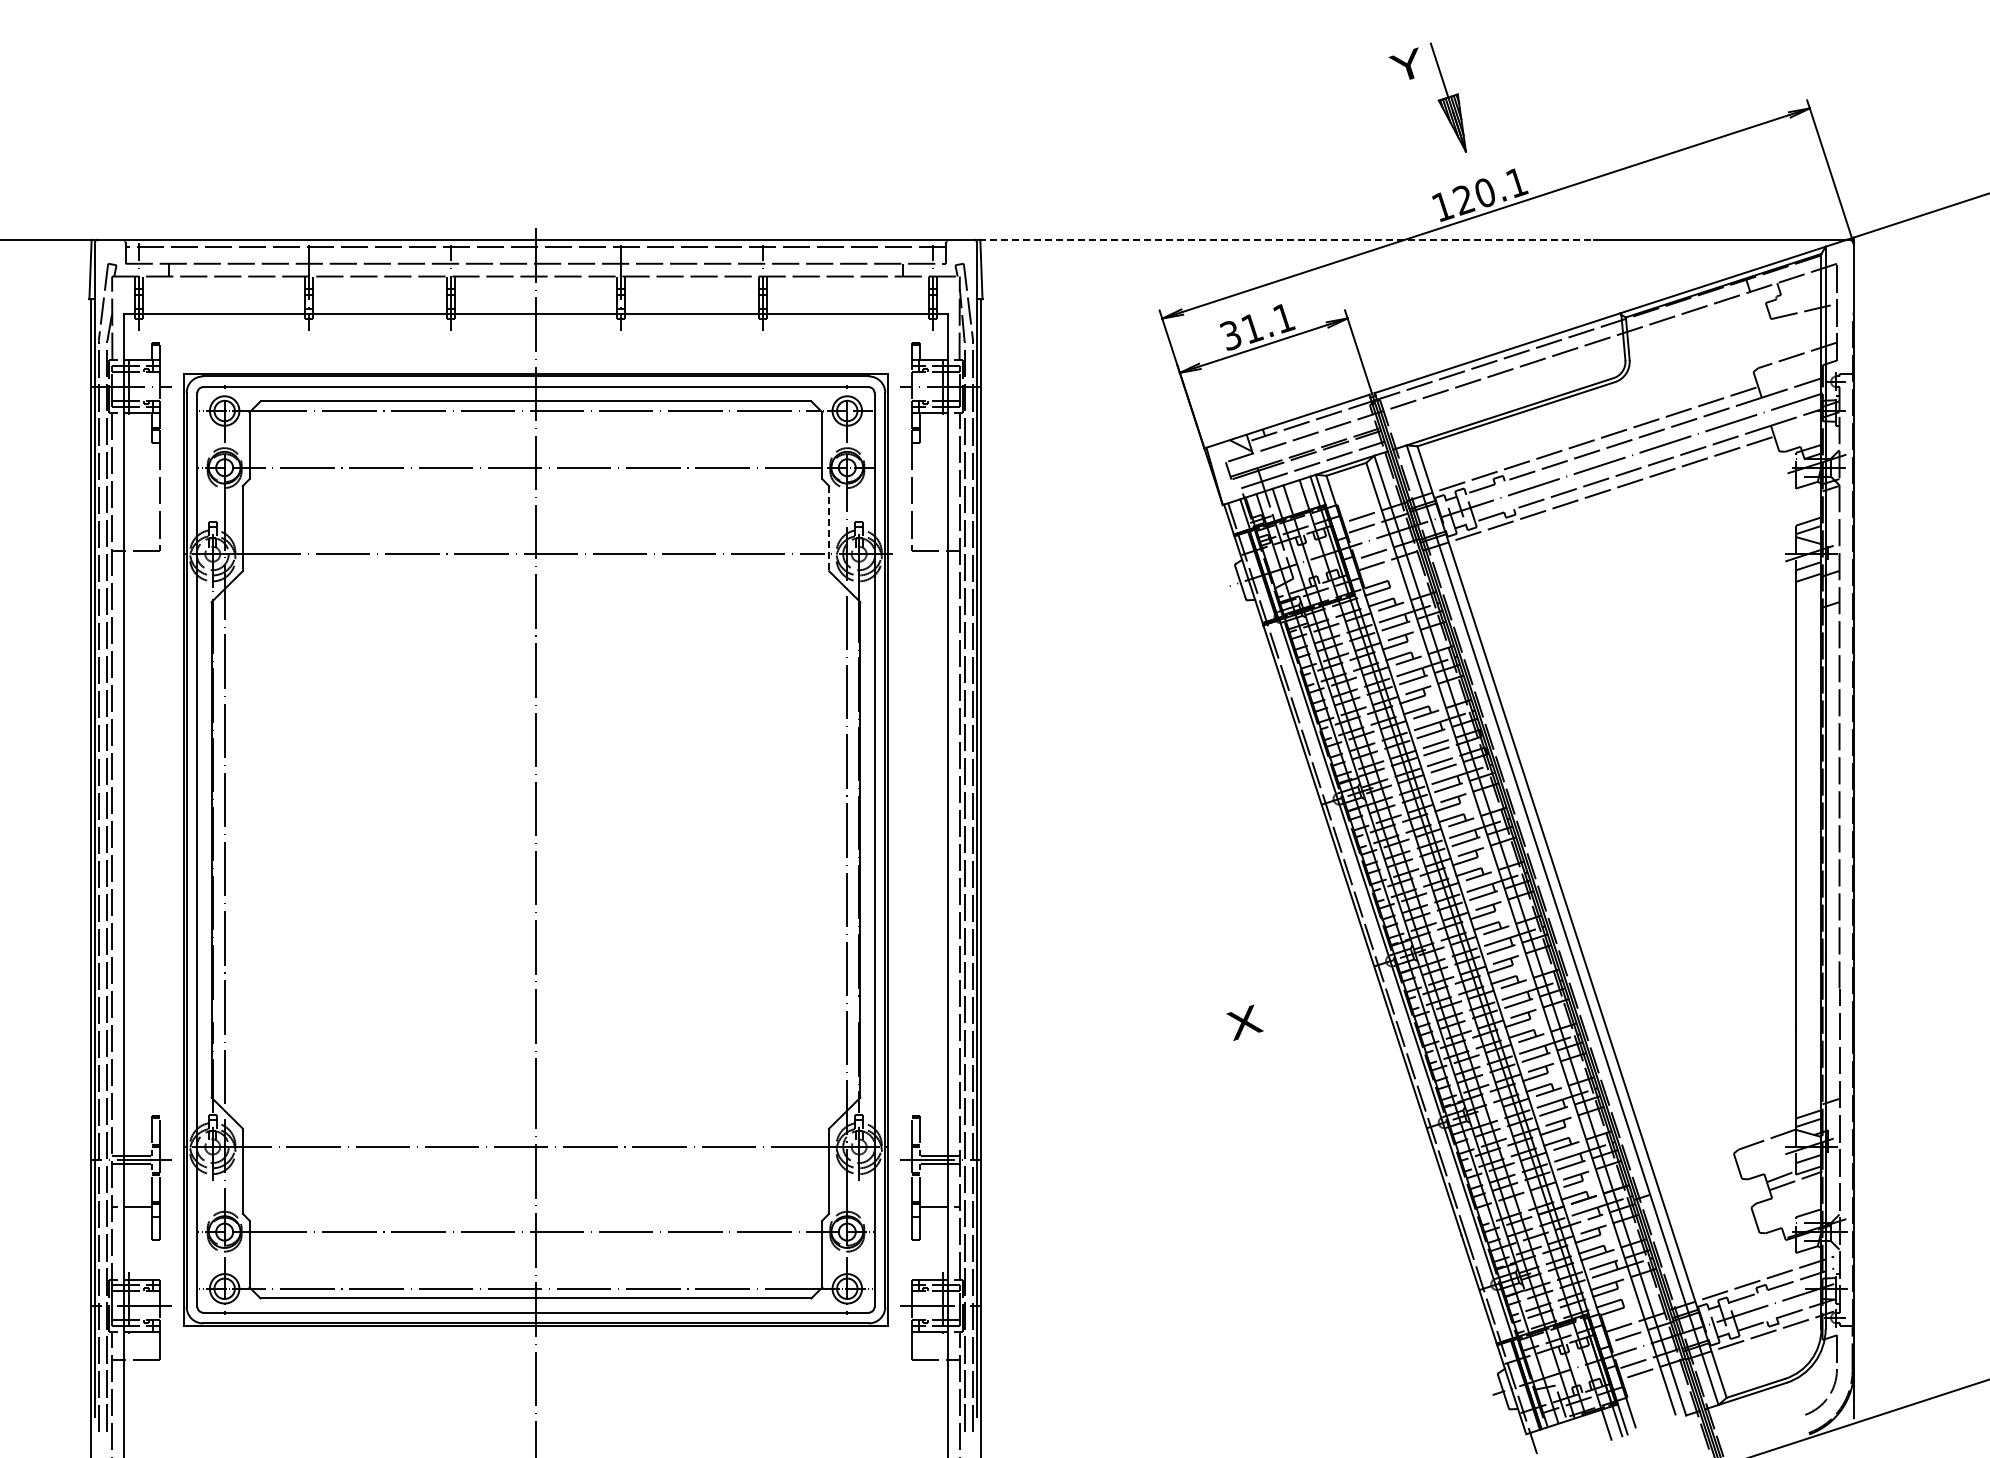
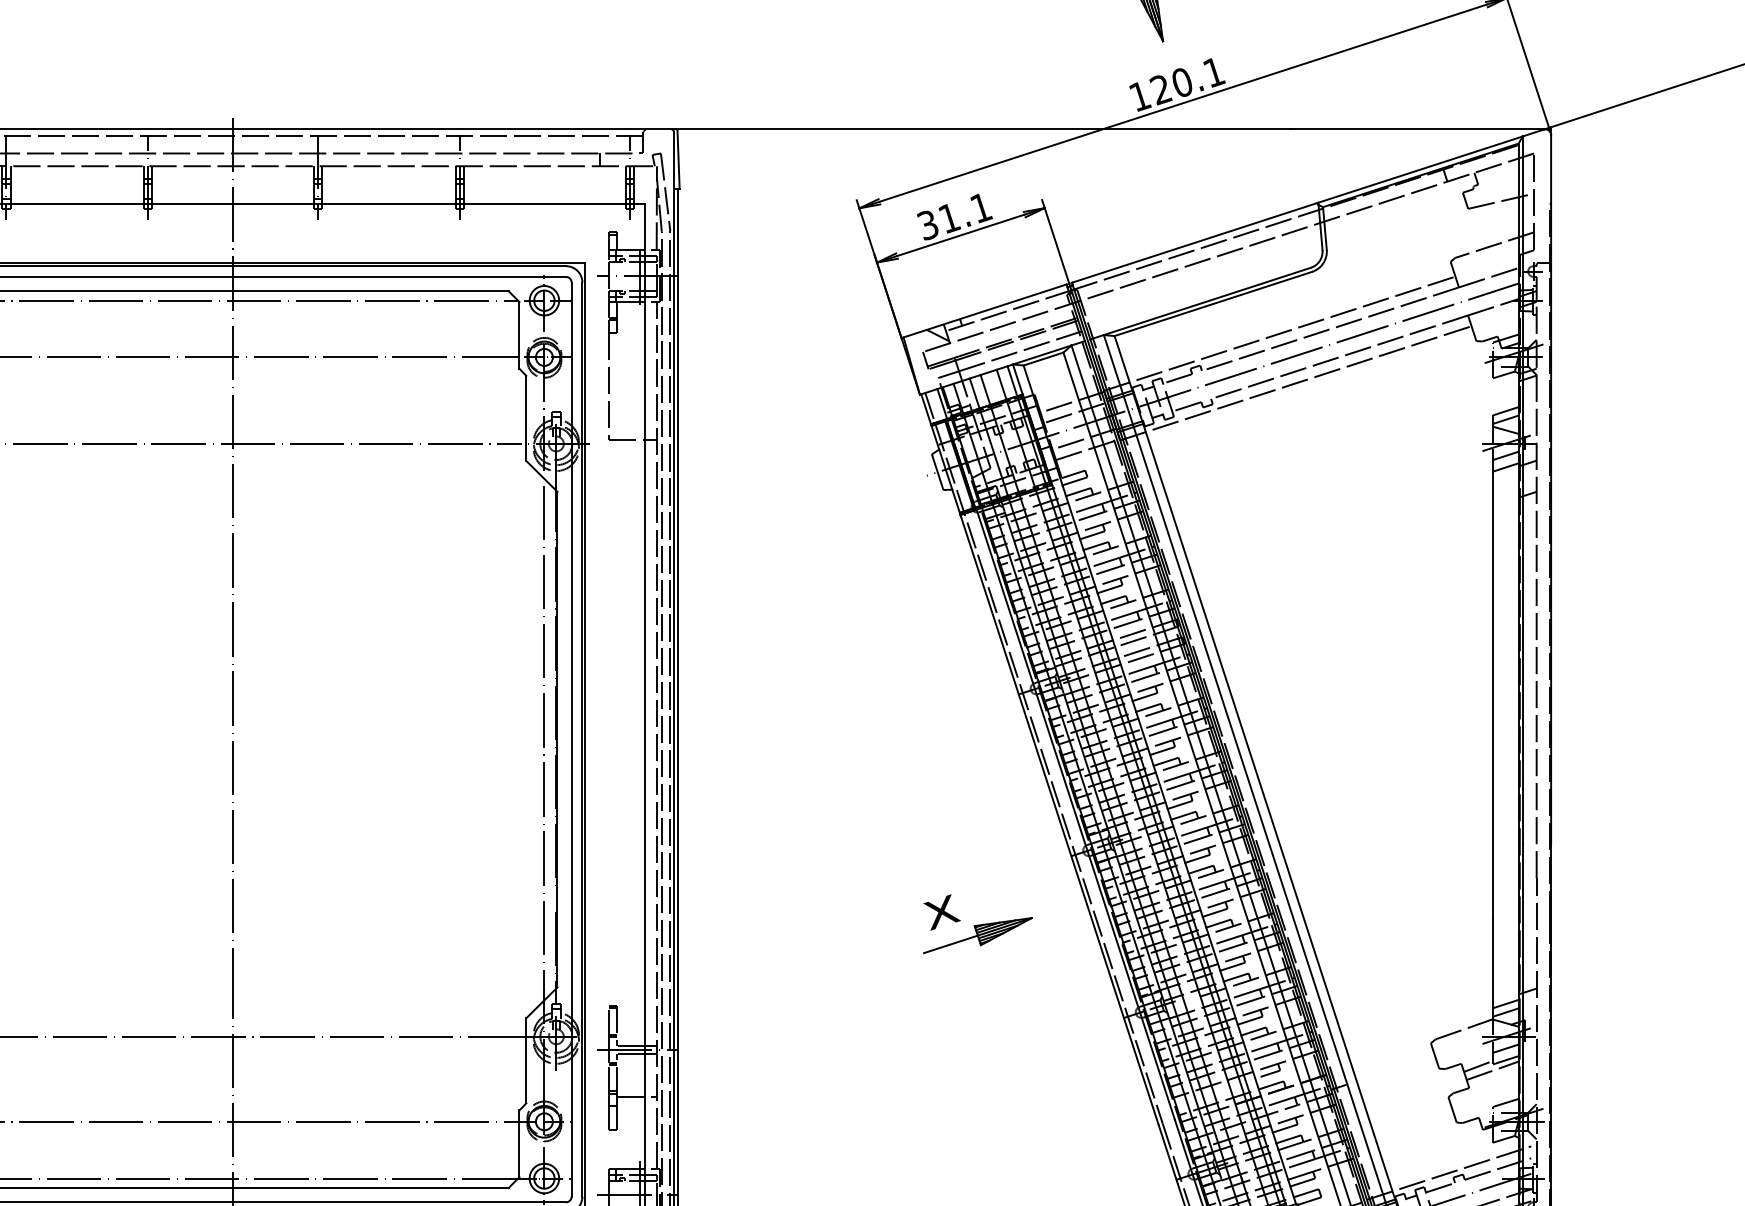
line: (1286, 239) -> (983, 129), dashed -> solid
line: (829, 528) -> (526, 418), dashed -> solid
part: (1280, 1045) -> (977, 935), added

